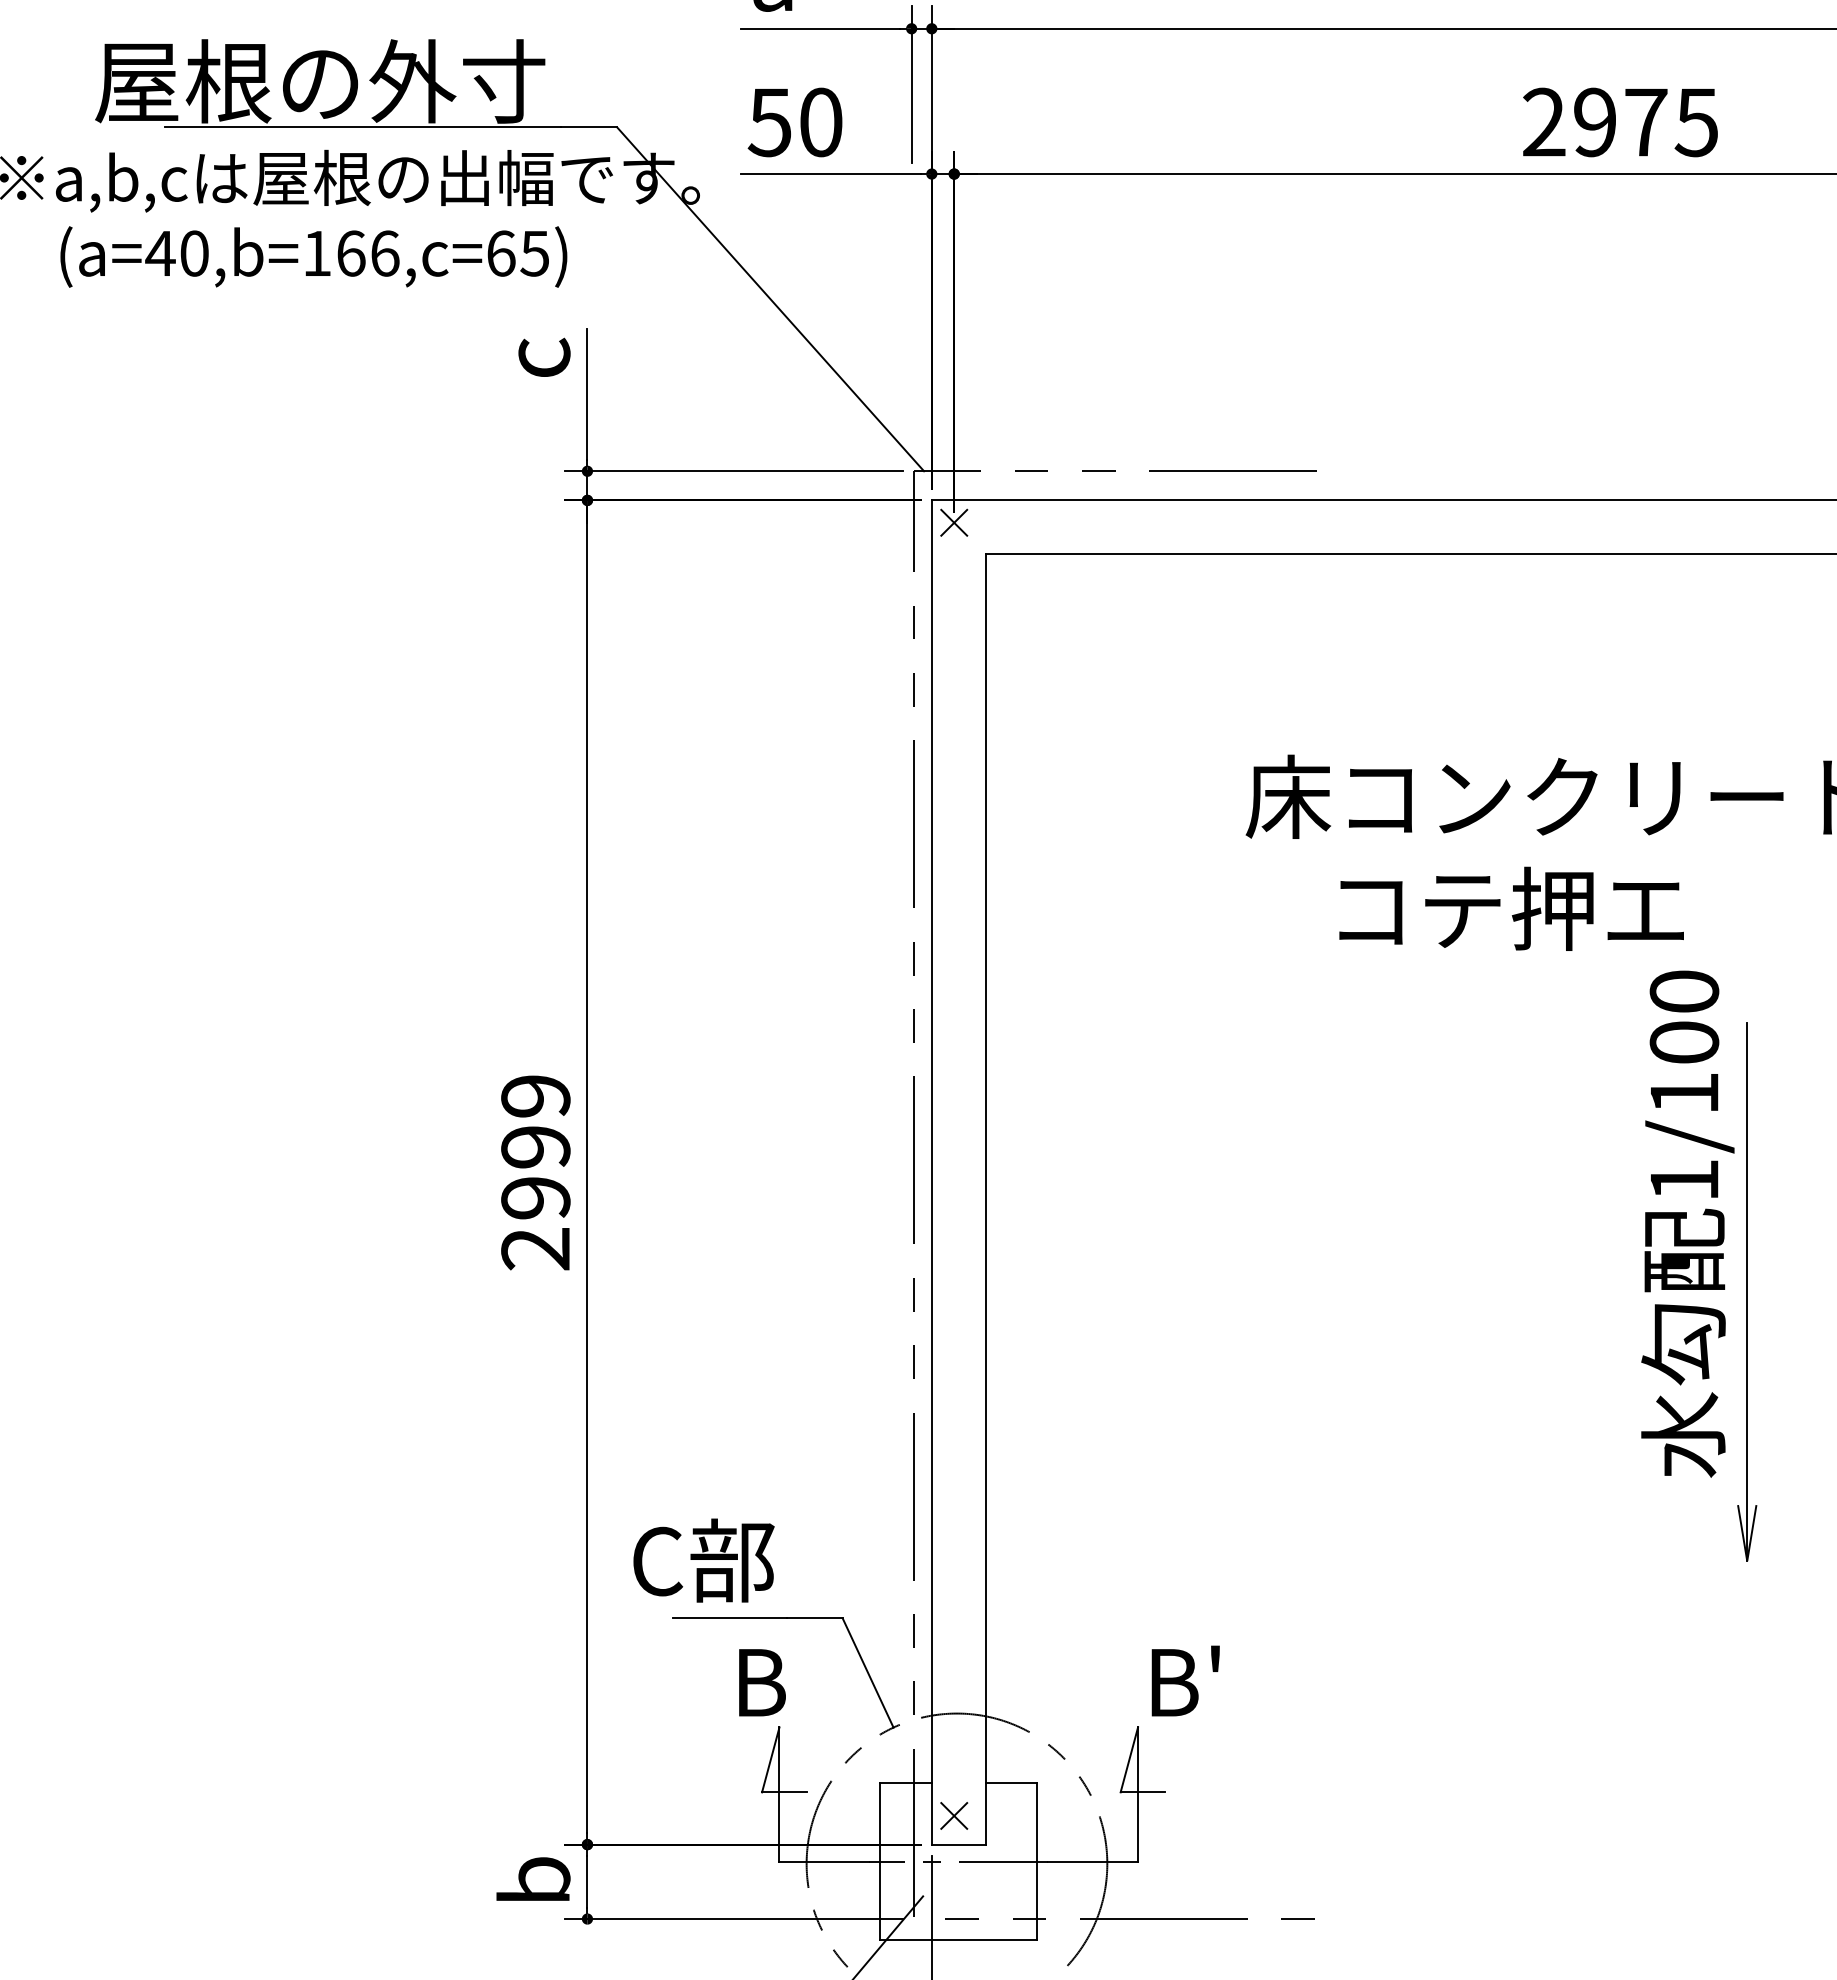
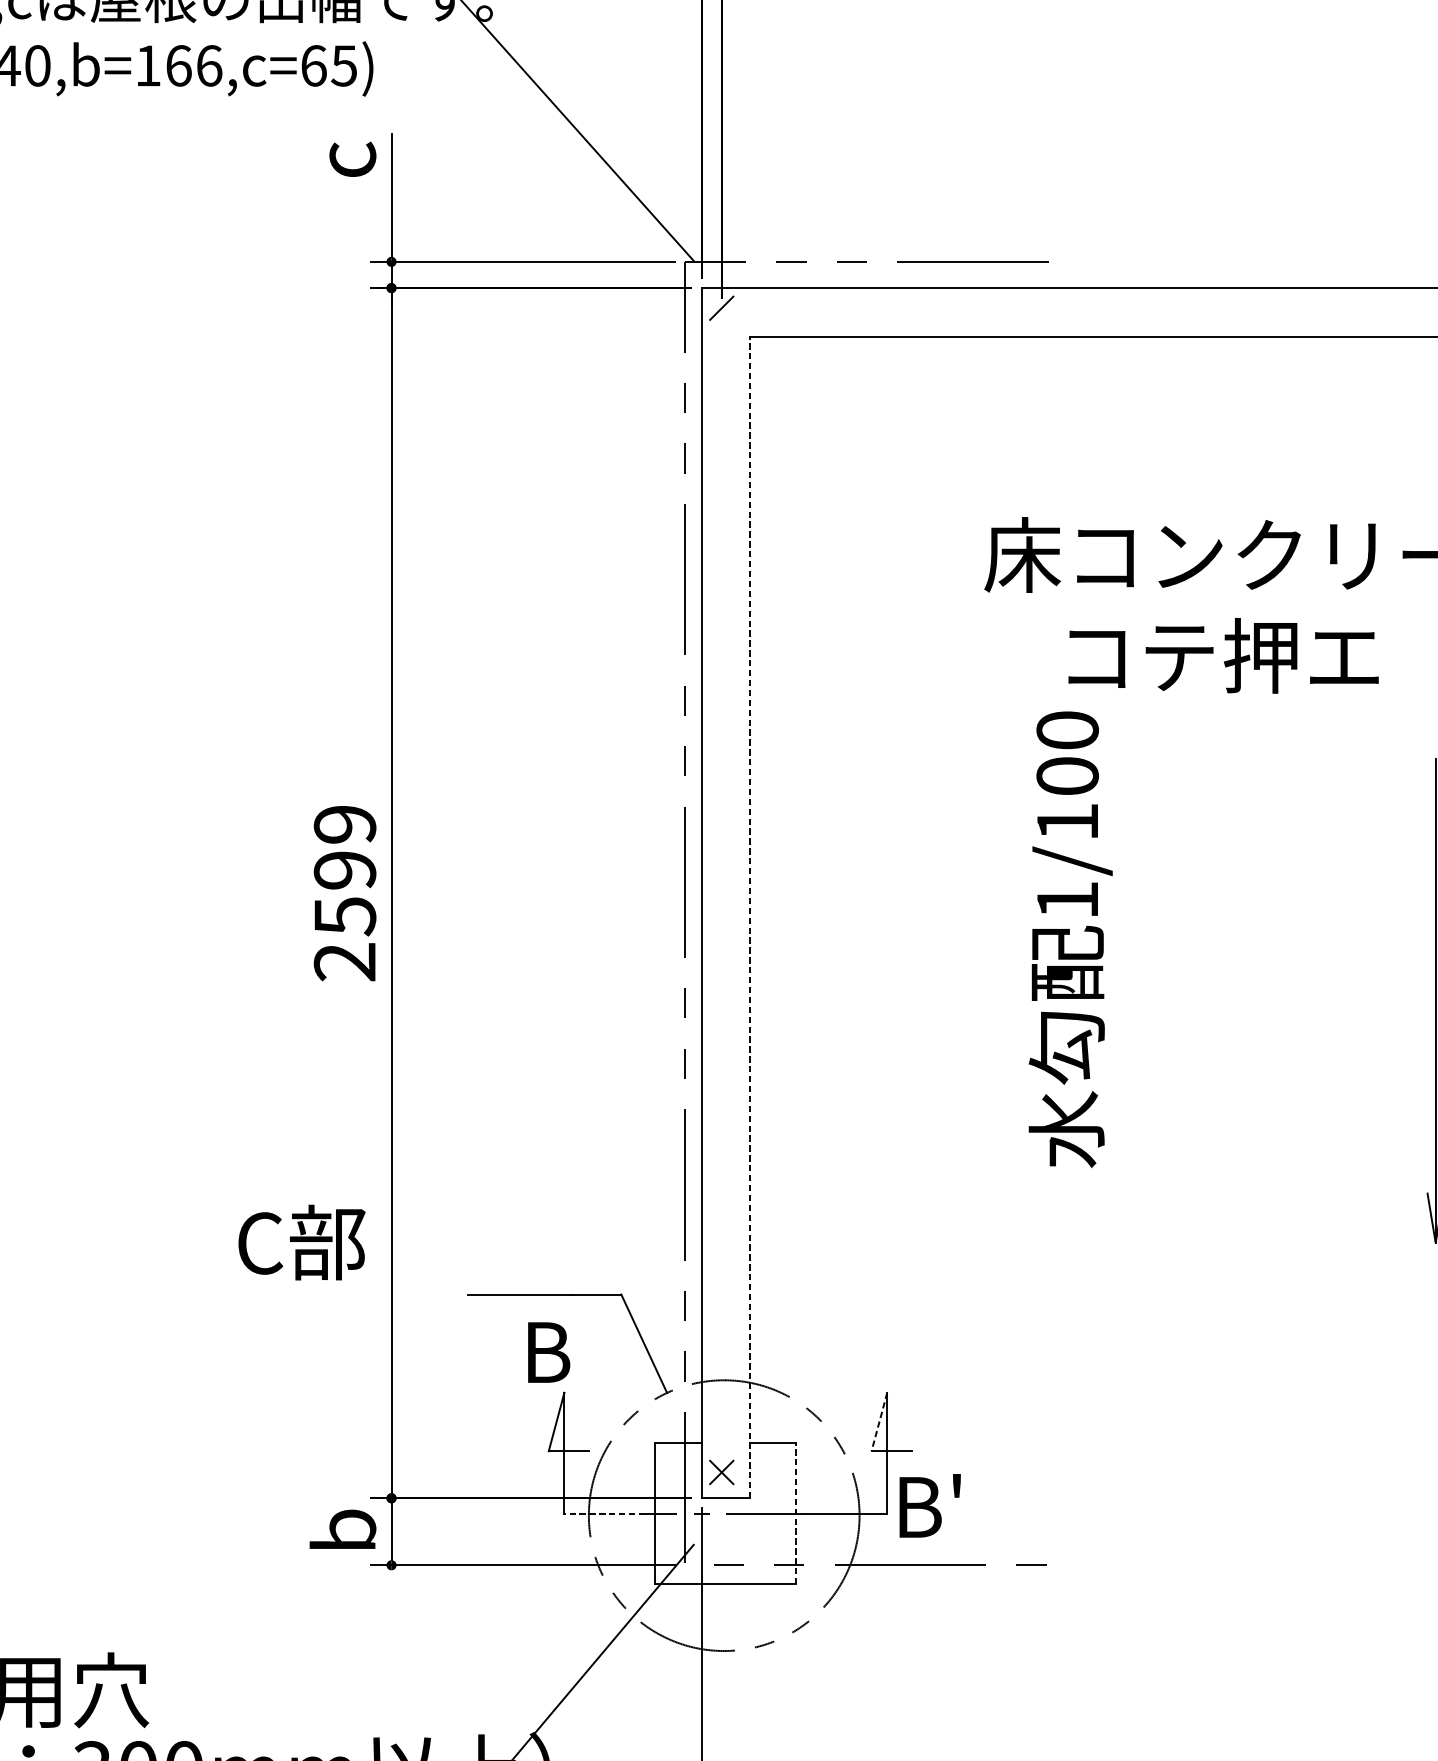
line: (954, 522) -> (721, 307), removed
text: (535, 1198) -> (344, 916), 2999 -> 2599
line: (985, 1198) -> (749, 916), solid -> dashed
text: (1687, 1223) -> (1070, 939), moved
text: (703, 1560) -> (301, 1242), moved
text: (1185, 1680) -> (929, 1505), moved
line: (1129, 1759) -> (879, 1421), solid -> dashed
line: (824, 1861) -> (604, 1513), solid -> dashed
line: (1037, 1861) -> (796, 1513), solid -> dashed

